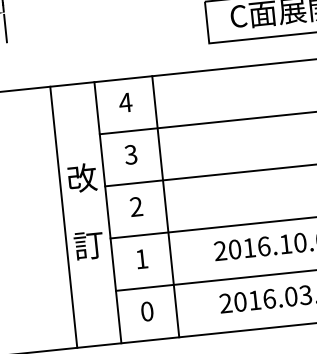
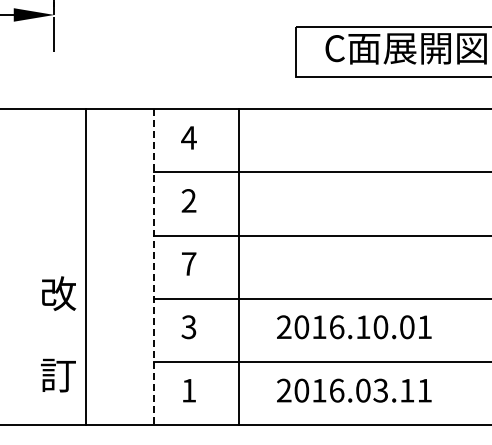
text: (130, 154) -> (188, 200), 3 -> 2
text: (135, 206) -> (188, 263), 2 -> 7
line: (166, 206) -> (239, 267), moved
text: (85, 211) -> (58, 334), moved
line: (108, 212) -> (154, 267), solid -> dashed
line: (63, 217) -> (85, 267), moved
text: (141, 259) -> (188, 327), 1 -> 3
text: (147, 311) -> (189, 390), 0 -> 1

